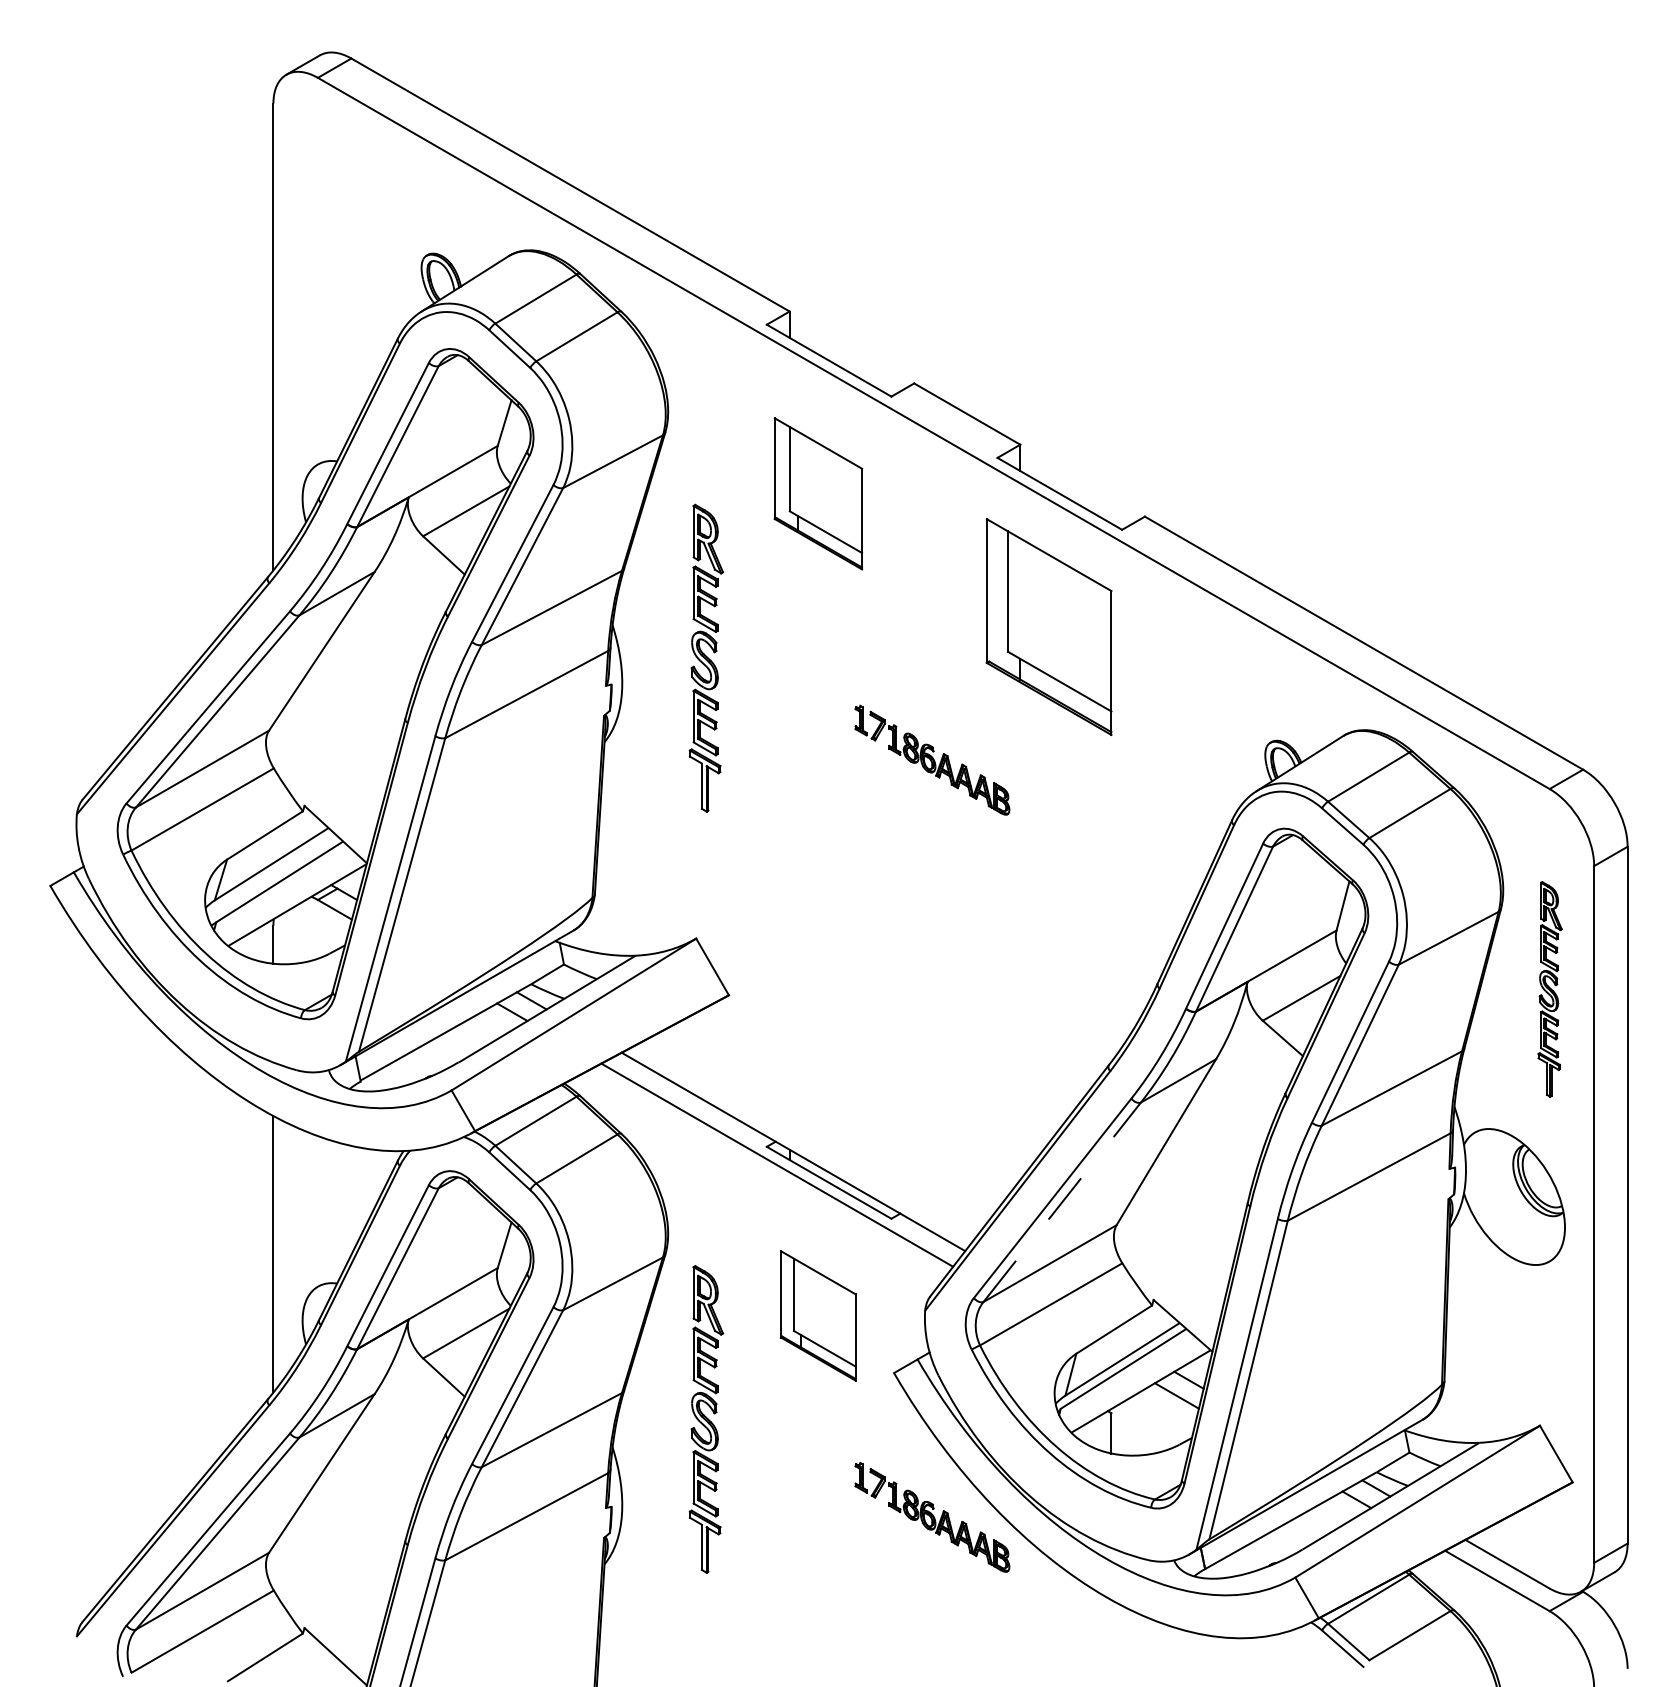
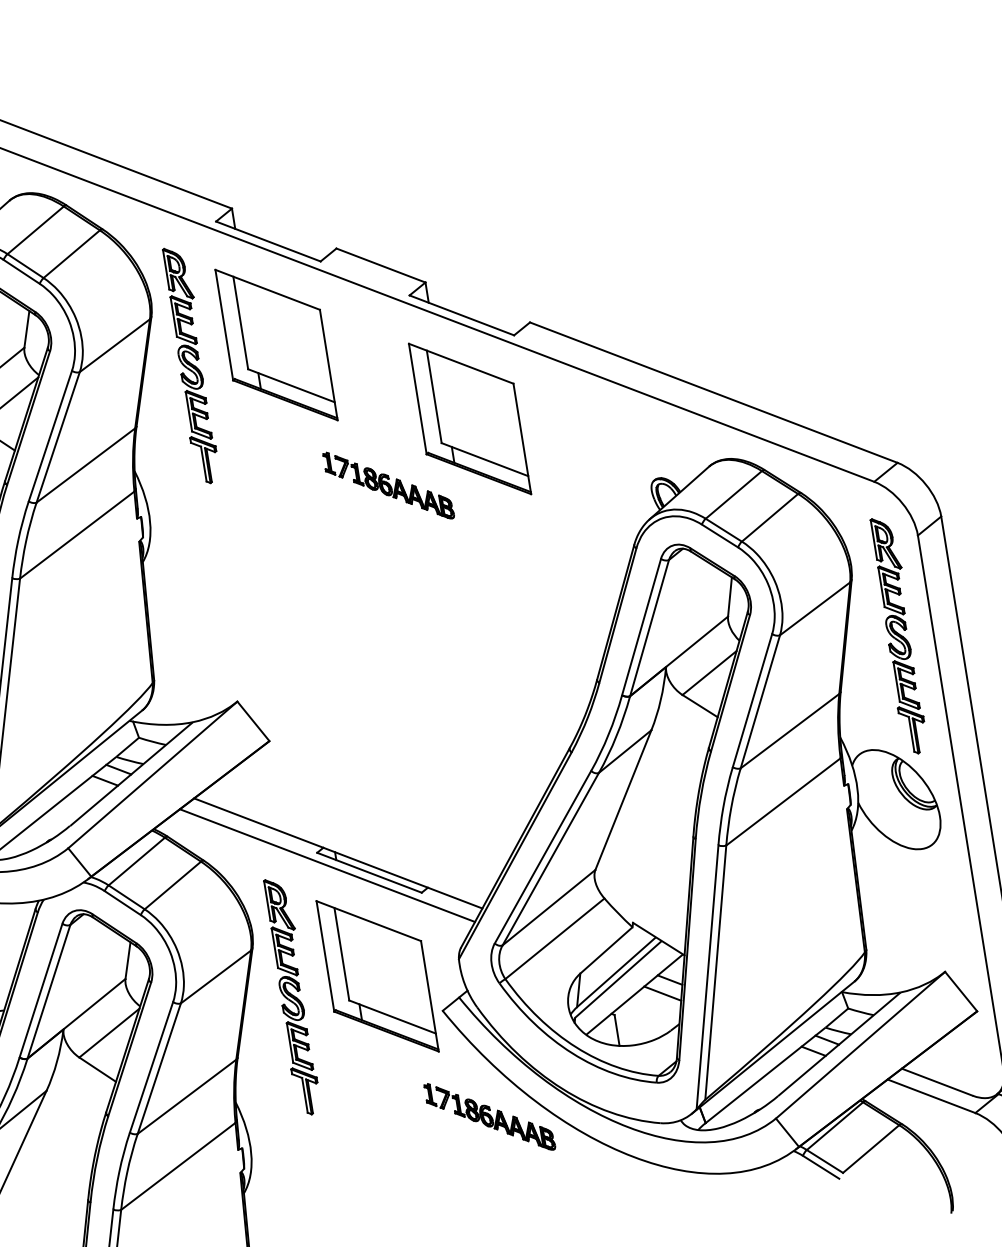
part: (818, 493) -> (276, 344), size x1.43
part: (706, 657) -> (191, 364), moved
part: (932, 759) -> (388, 485), moved
part: (1549, 989) -> (898, 635), size x1.43
line: (1062, 1201) -> (550, 858), dashed -> solid
part: (818, 1315) -> (377, 975), size x1.67
part: (706, 1419) -> (292, 996), moved

